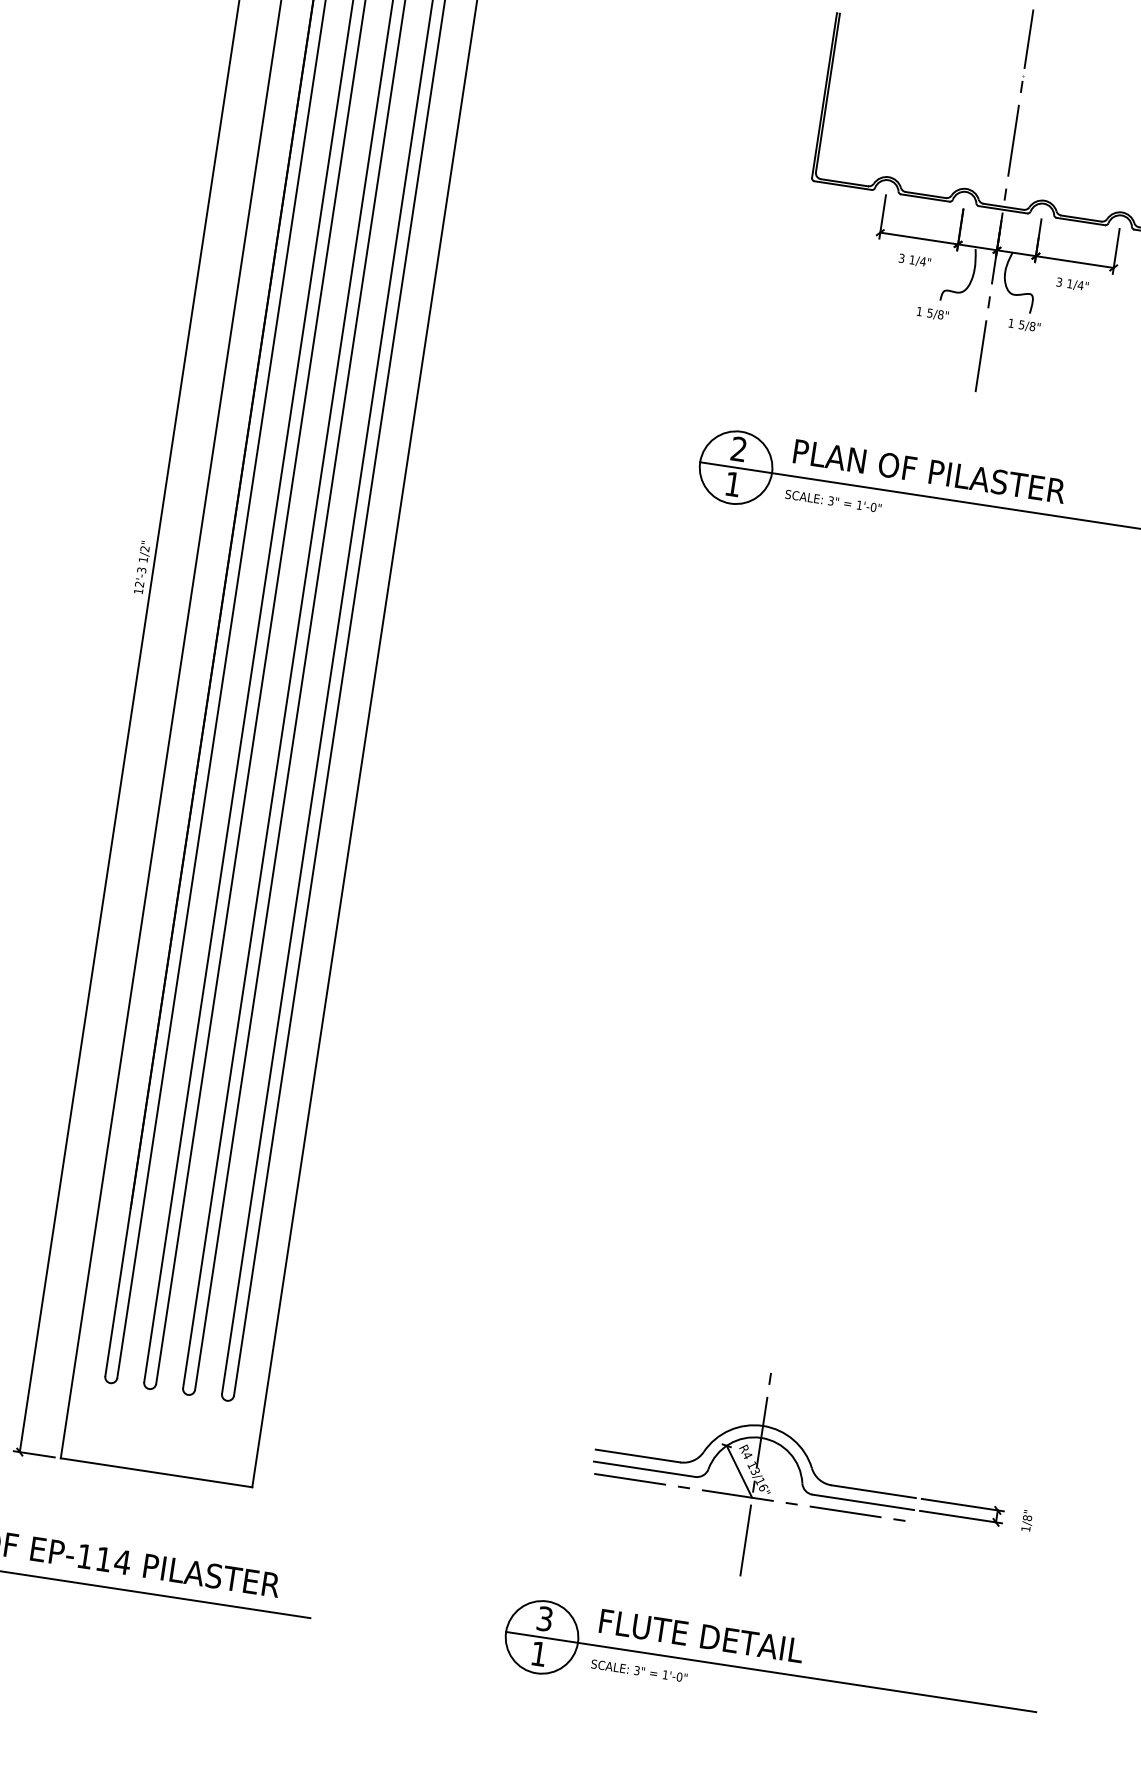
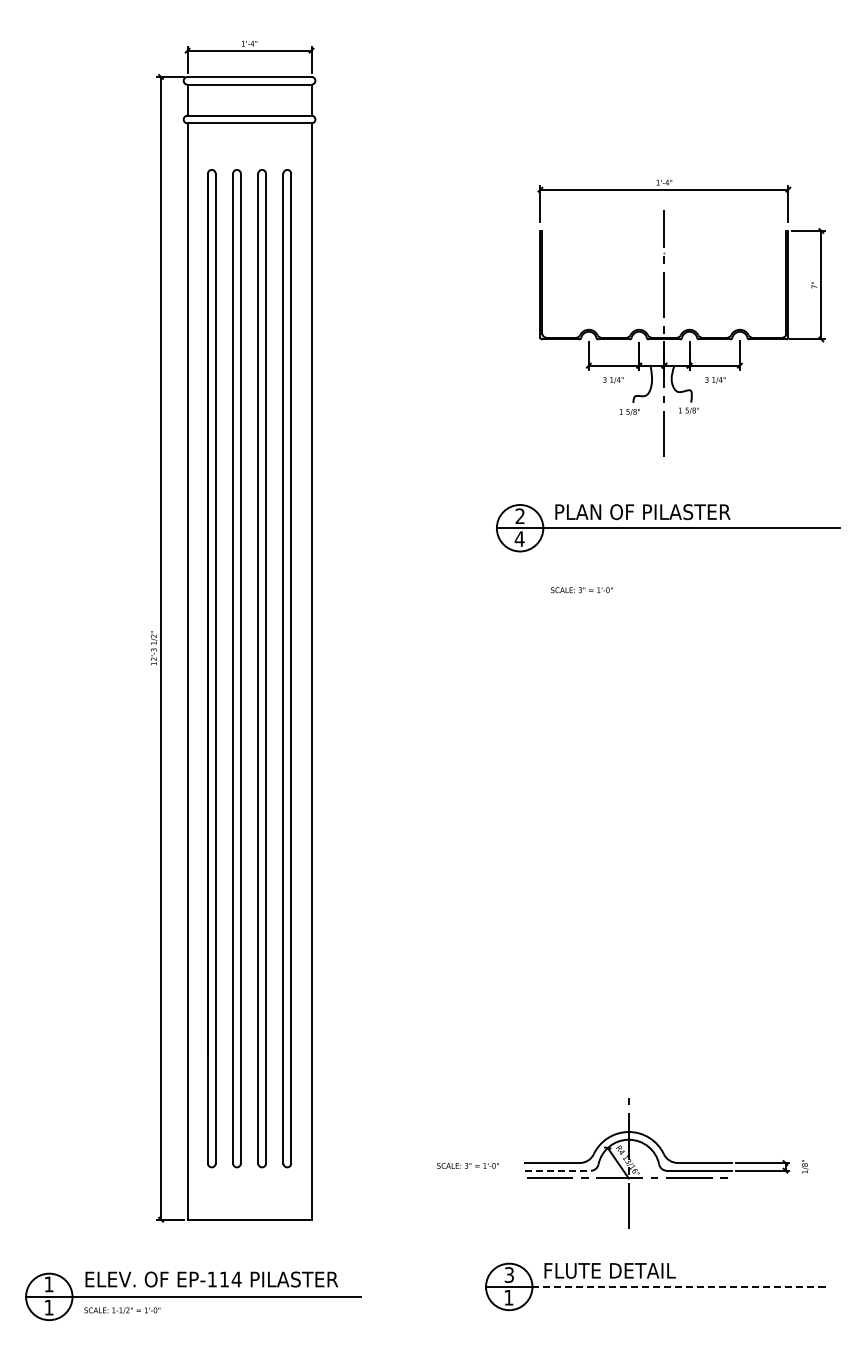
text: (732, 483) -> (519, 538), 1 -> 4
text: (832, 501) -> (581, 590), moved
line: (645, 1469) -> (558, 1170), solid -> dashed
text: (638, 1670) -> (467, 1165), moved
line: (808, 1676) -> (681, 1286), solid -> dashed

